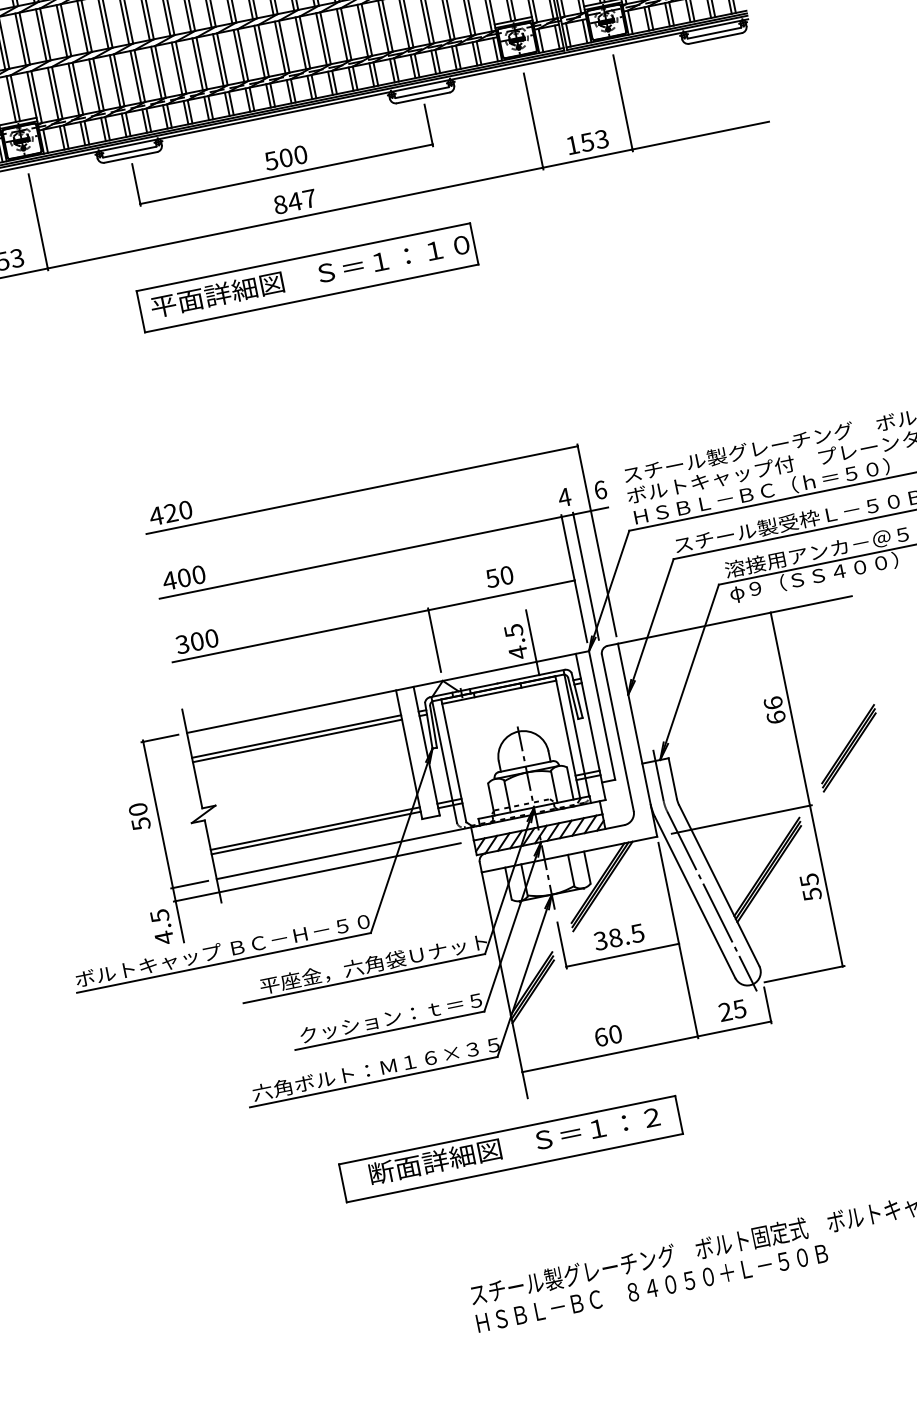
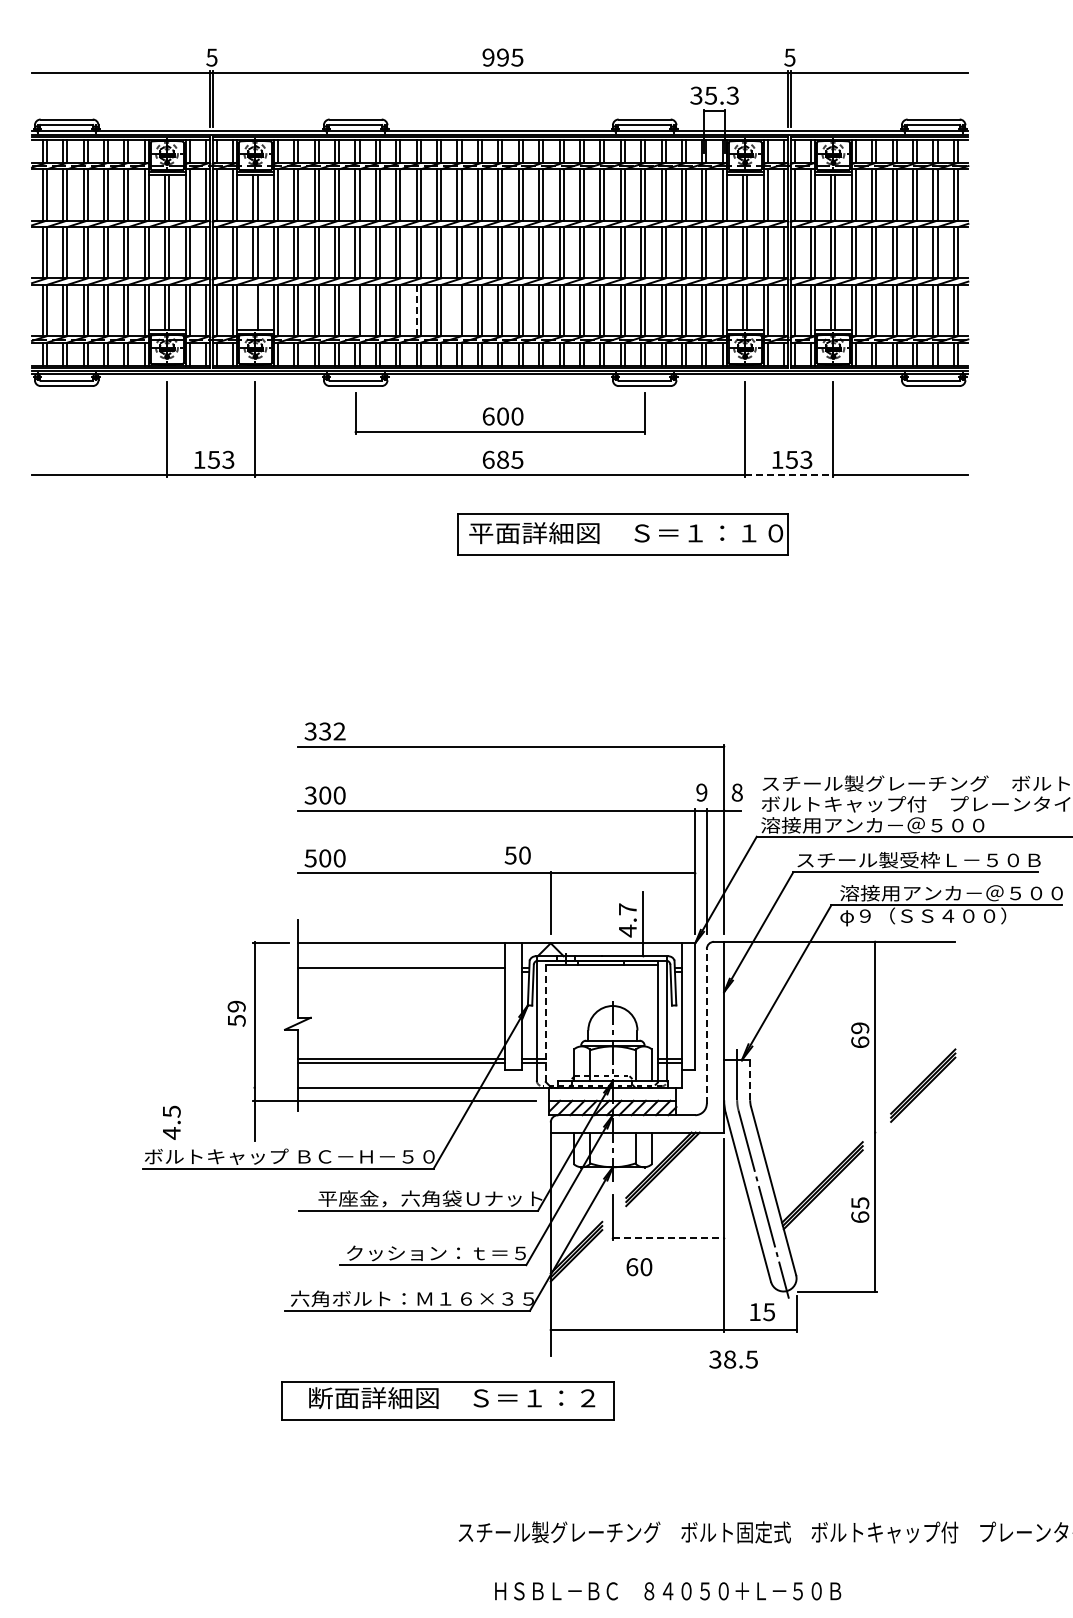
line: (218, 60) -> (457, 310), removed
line: (176, 68) -> (416, 310), solid -> dashed
line: (115, 81) -> (355, 310), removed
line: (11, 98) -> (253, 307), removed
line: (588, 158) -> (789, 475), solid -> dashed
text: (271, 160) -> (488, 416), 500 -> 600
text: (294, 201) -> (502, 459), 847 -> 685
part: (306, 277) -> (622, 534), moved
text: (599, 490) -> (736, 792), 6 -> 8
text: (760, 492) -> (888, 825), ＨＳＢＬ－ＢＣ（ｈ＝５０） -> 溶接用アンカ－＠５００
text: (564, 497) -> (701, 792), 4 -> 9
text: (170, 513) -> (324, 731), 420 -> 332
text: (499, 576) -> (517, 855), moved
text: (169, 580) -> (310, 795), 400 -> 300
text: (513, 630) -> (627, 909), 4.5 -> 4.7
text: (182, 643) -> (310, 857), 300 -> 500
text: (773, 703) -> (860, 1028), 66 -> 69
line: (617, 732) -> (706, 1025), solid -> dashed
line: (296, 741) -> (400, 972), removed
line: (453, 761) -> (545, 1021), solid -> dashed
line: (673, 778) -> (750, 1080), solid -> dashed
text: (137, 809) -> (236, 1006), 50 -> 59
line: (741, 819) -> (807, 1132), removed
line: (189, 884) -> (270, 1087), removed
text: (812, 894) -> (860, 1217), 55 -> 65
text: (161, 926) -> (171, 1122), moved
text: (619, 937) -> (733, 1359), moved
line: (622, 955) -> (668, 1238), solid -> dashed
text: (724, 1011) -> (754, 1311), 25 -> 15
text: (608, 1036) -> (639, 1267), moved
part: (510, 1148) -> (447, 1400), moved
text: (652, 1288) -> (668, 1591), moved

